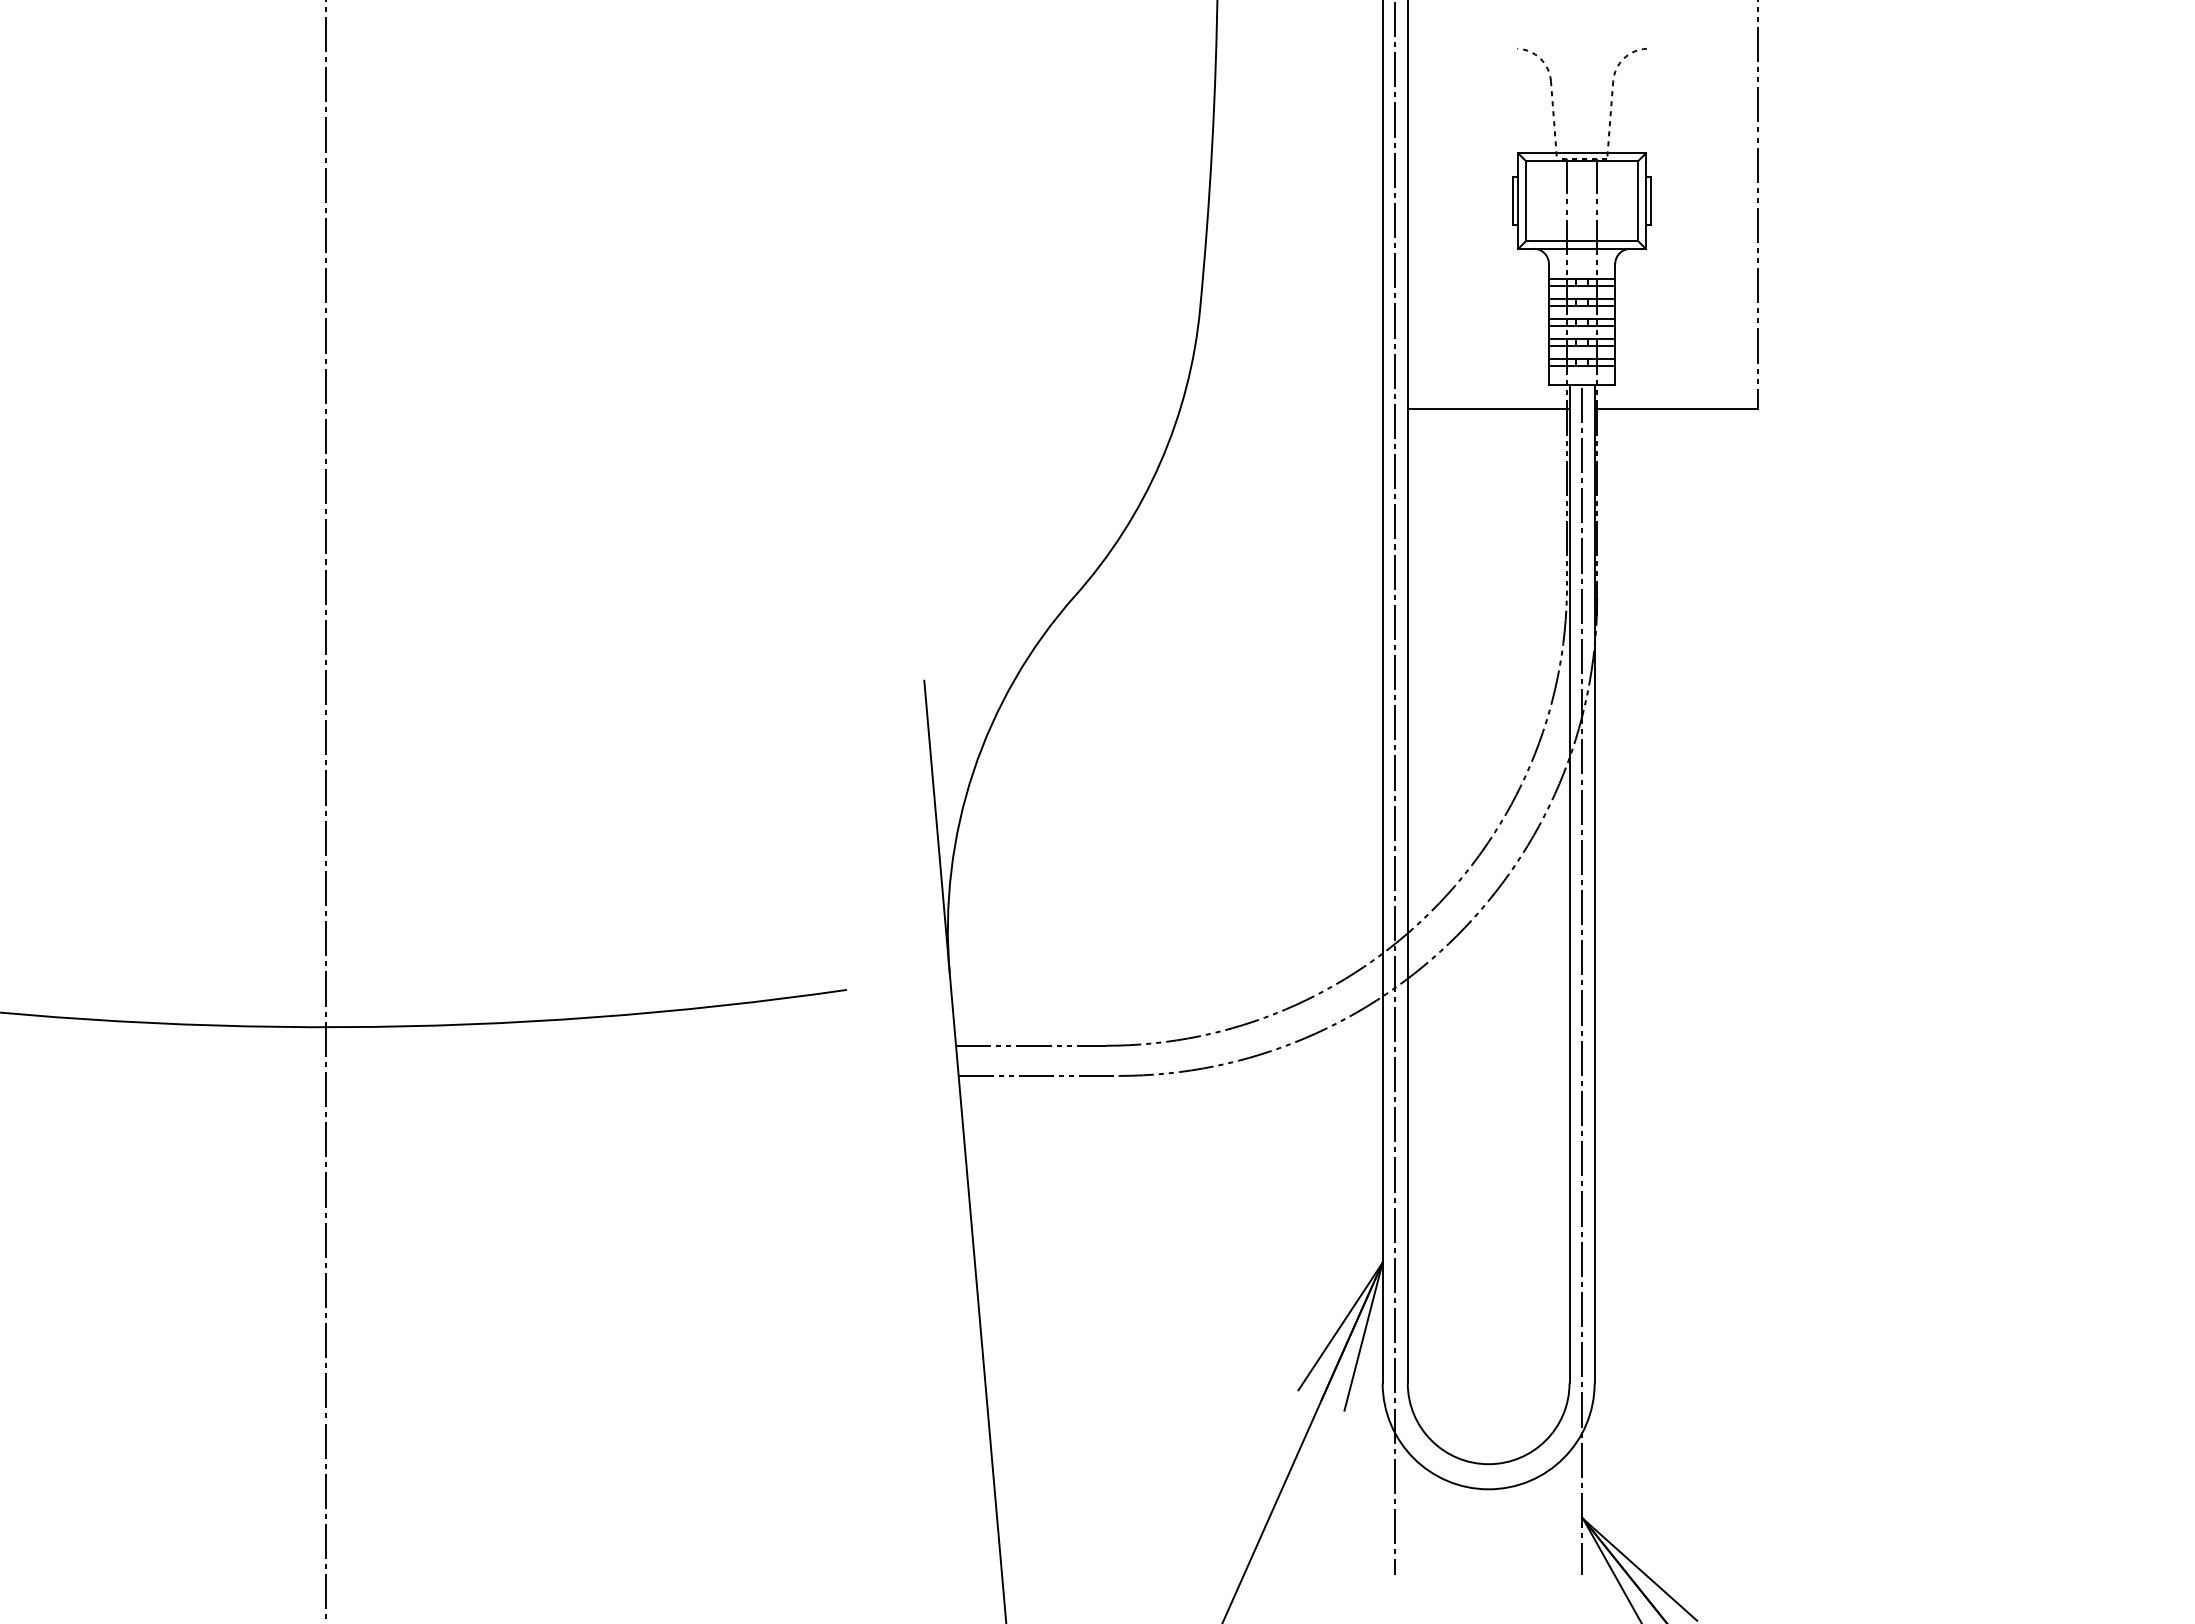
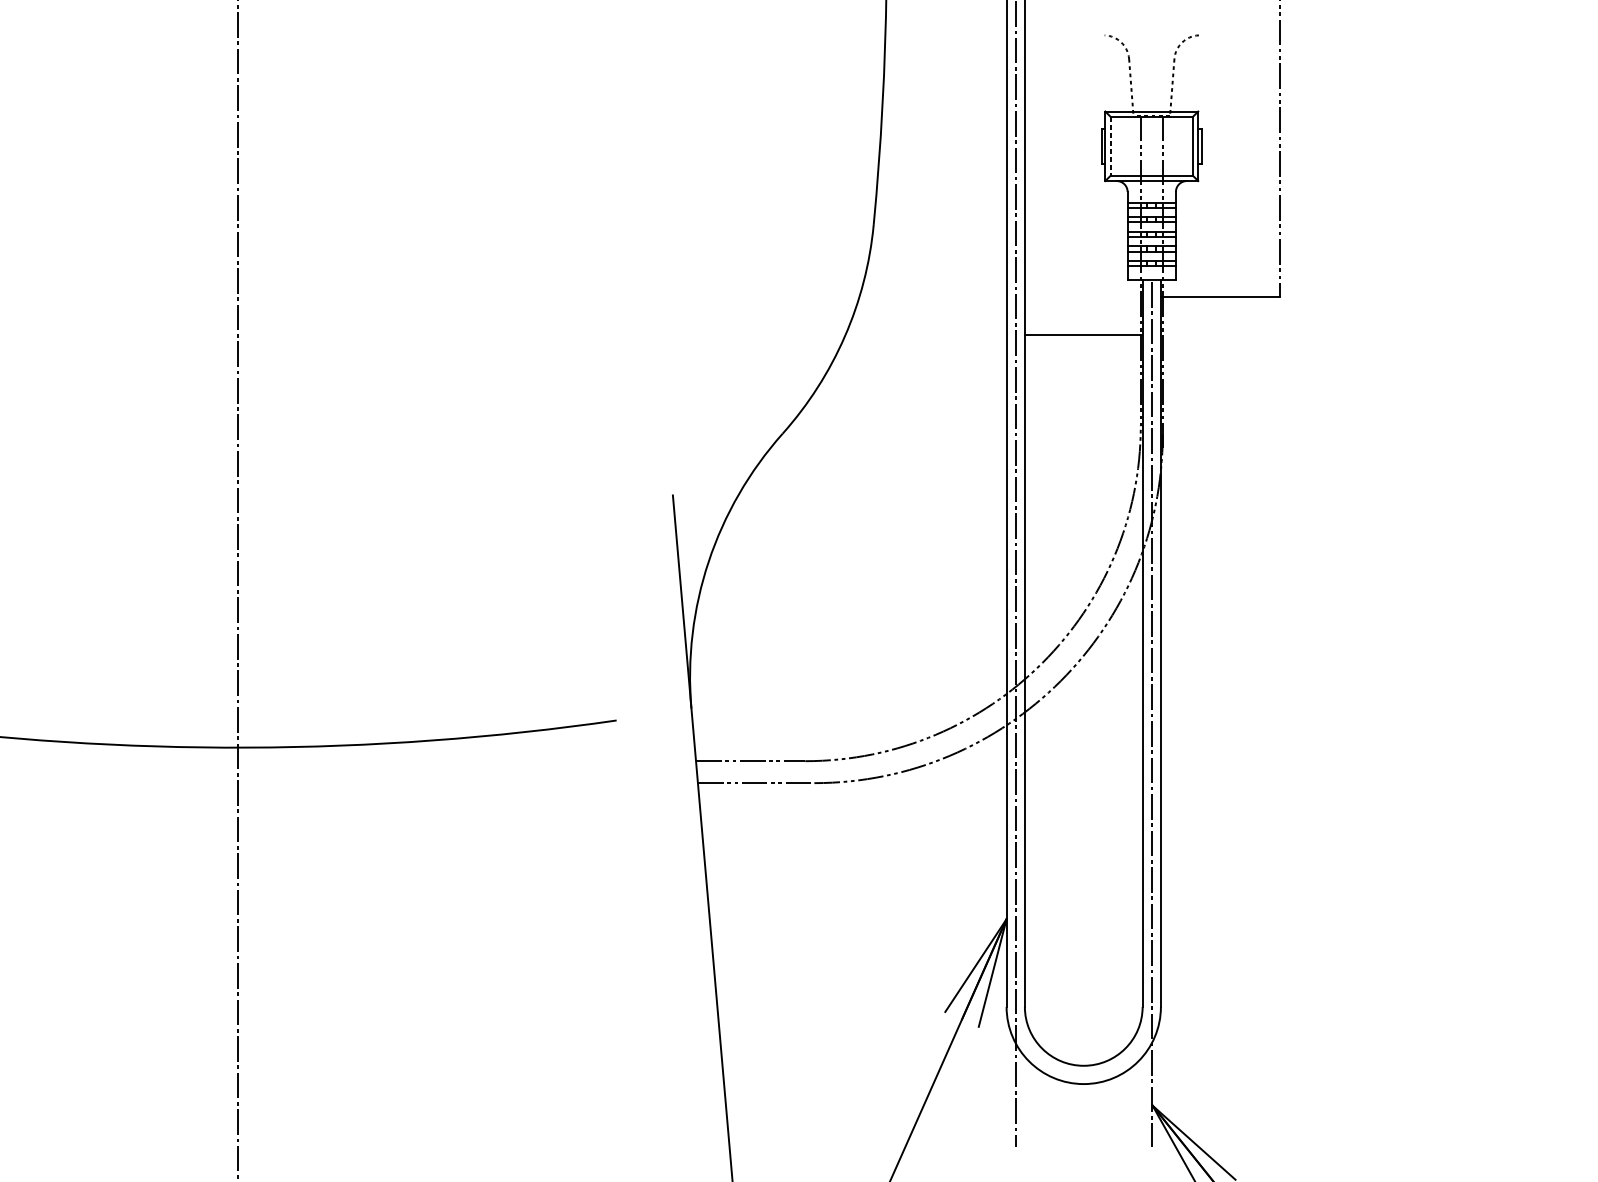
line: (1525, 201) -> (1110, 146), solid -> dashed
line: (1487, 408) -> (1082, 334), moved

